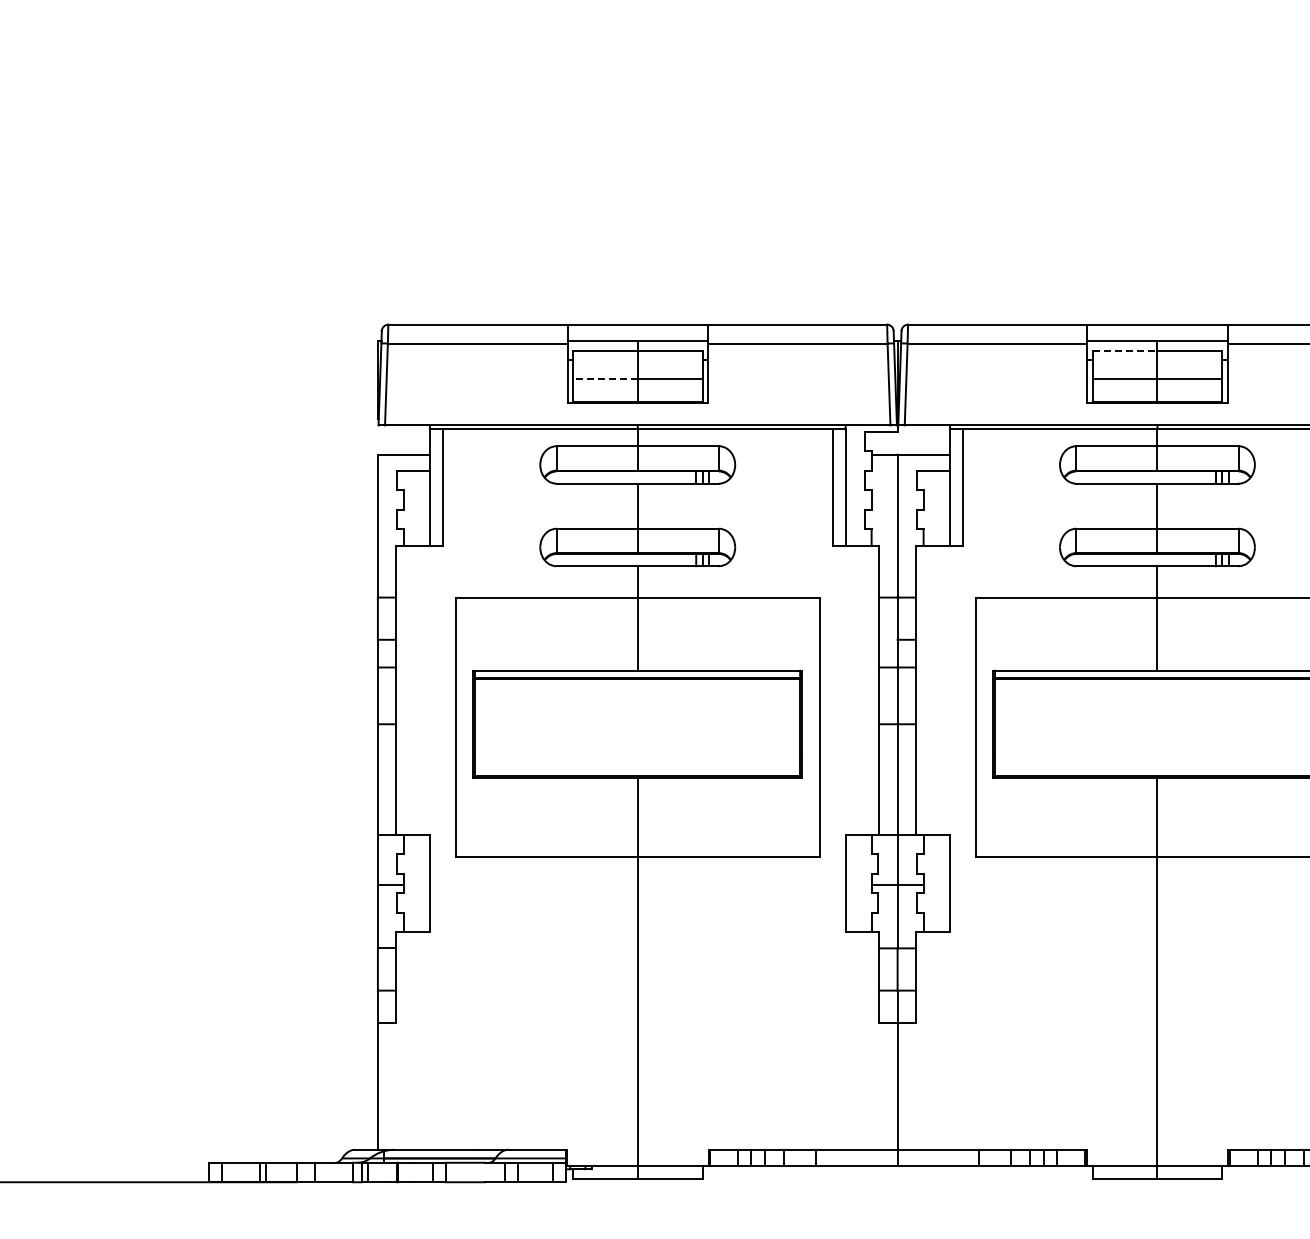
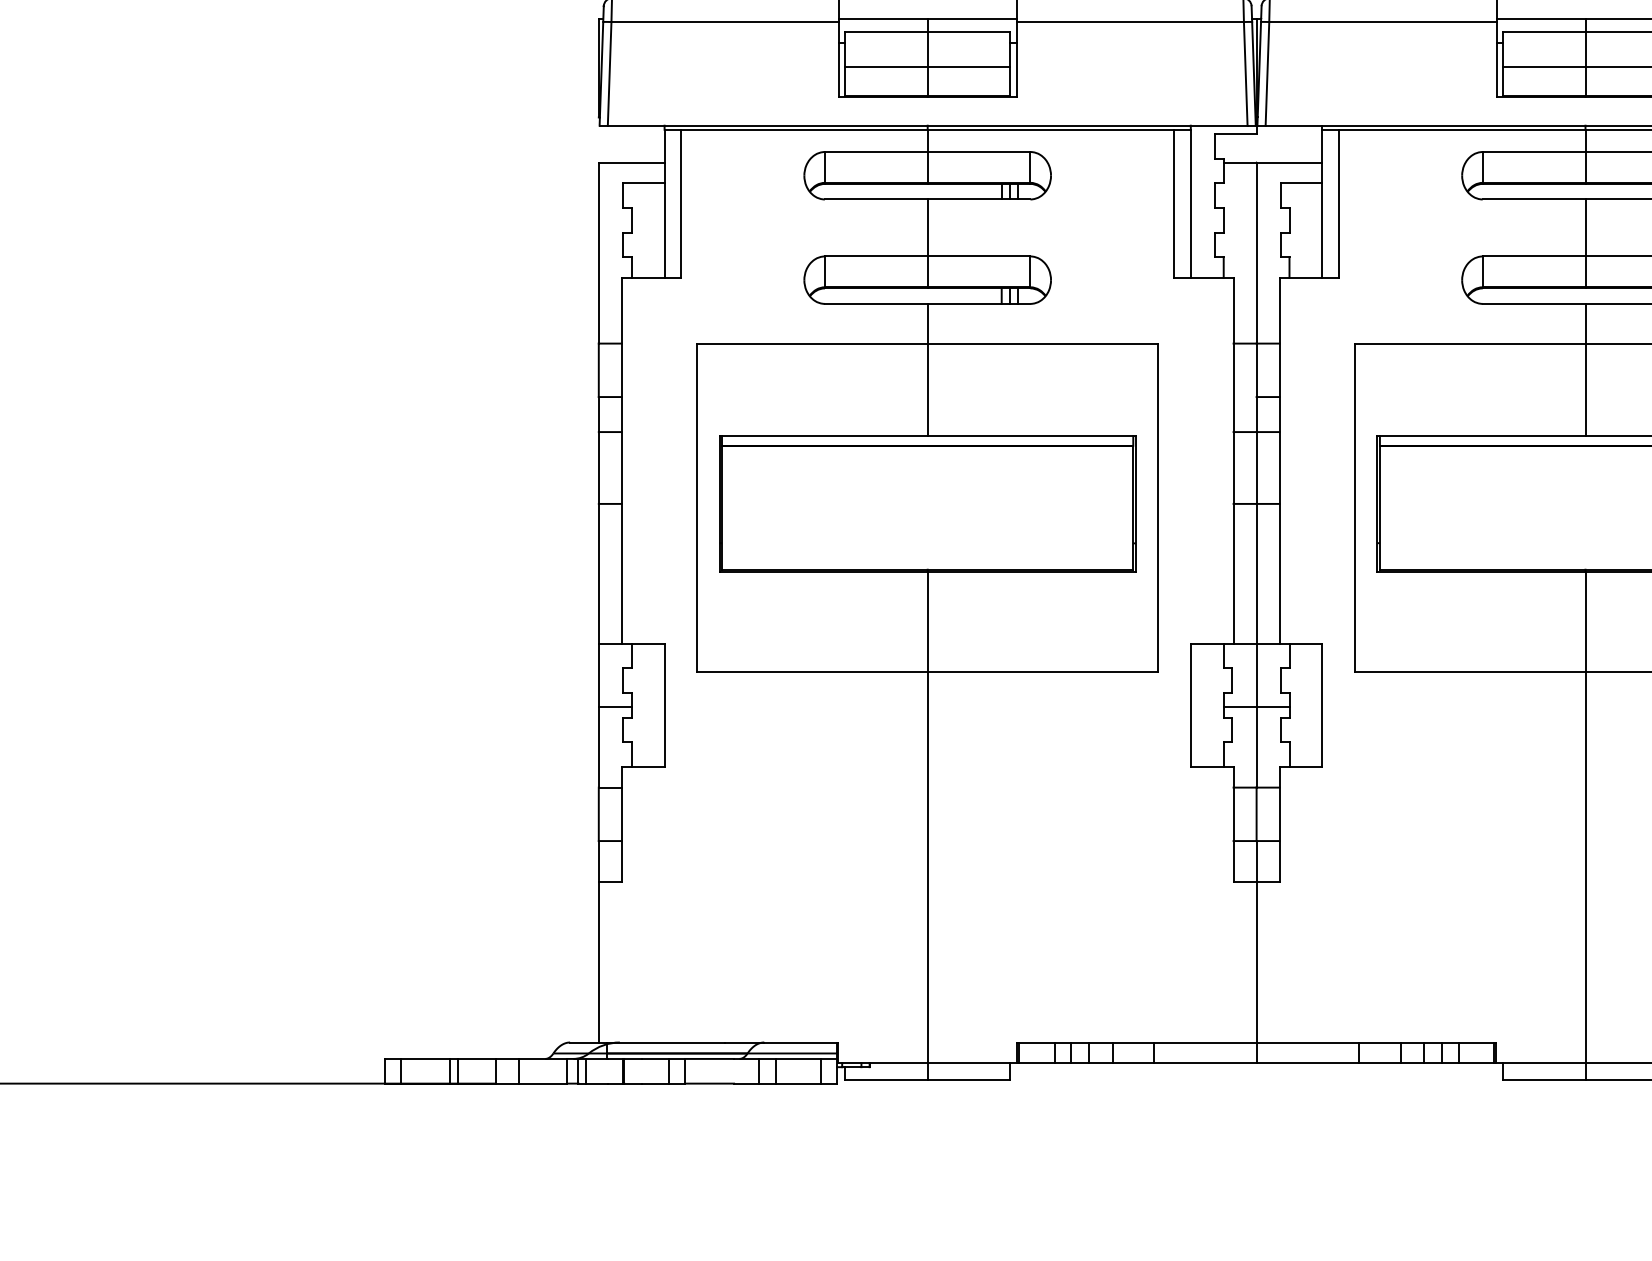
line: (1125, 351) -> (1545, 32), dashed -> solid
line: (604, 378) -> (885, 66), dashed -> solid

